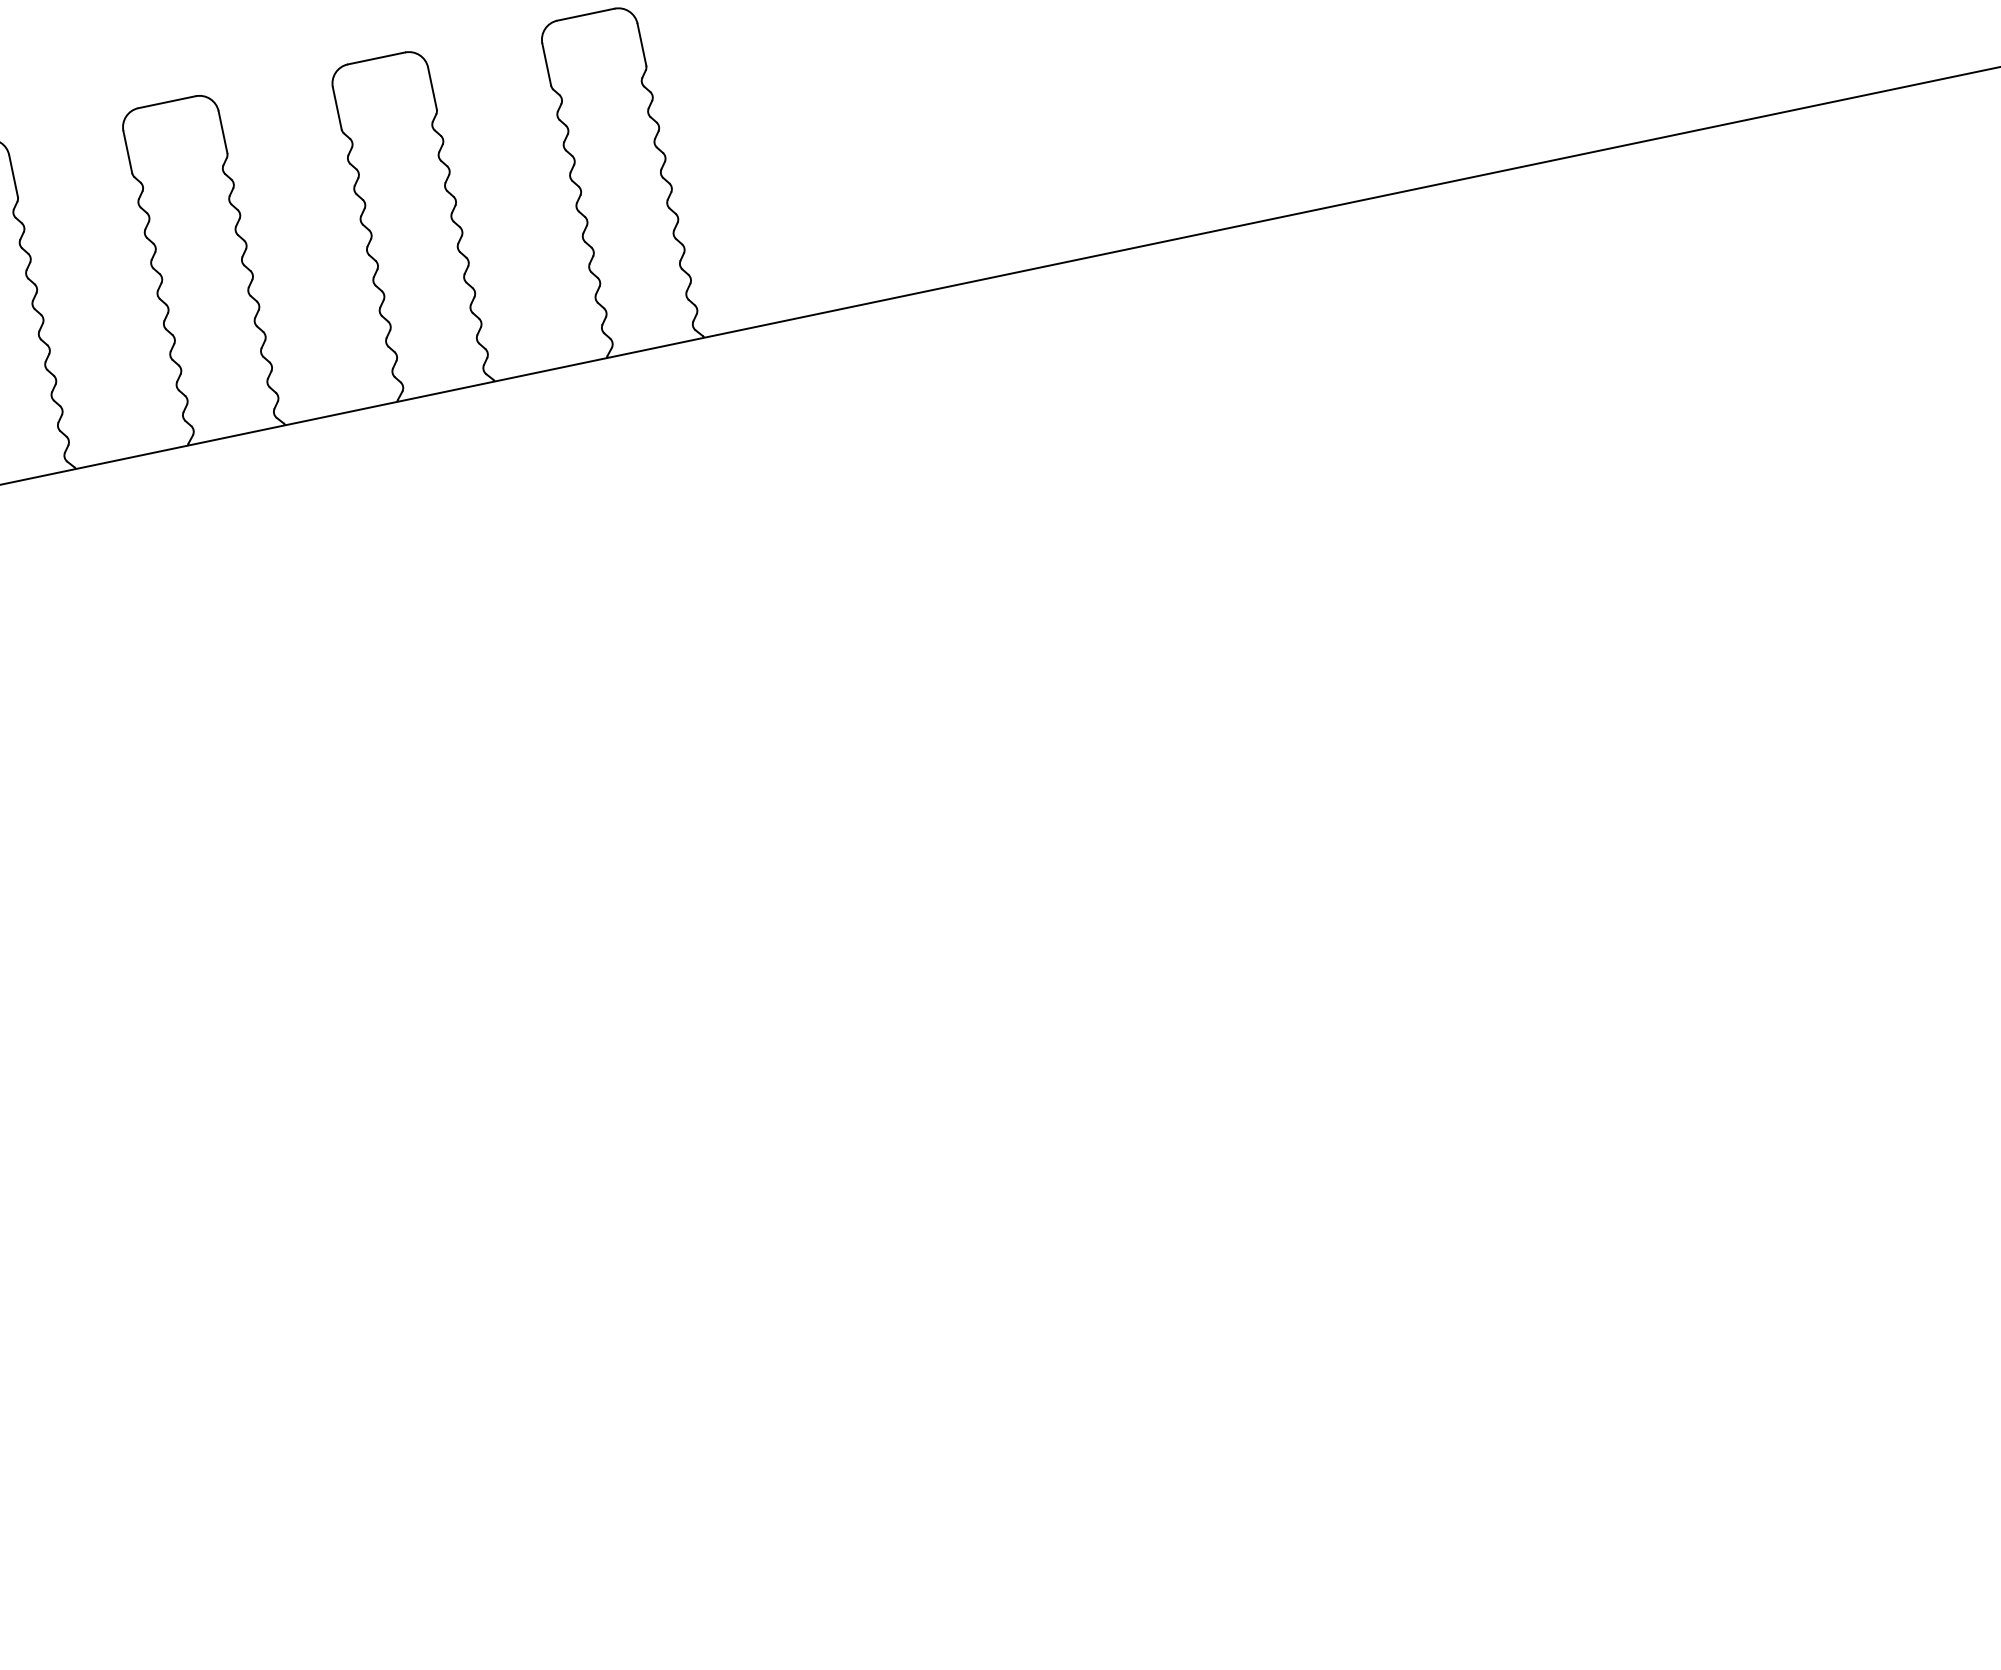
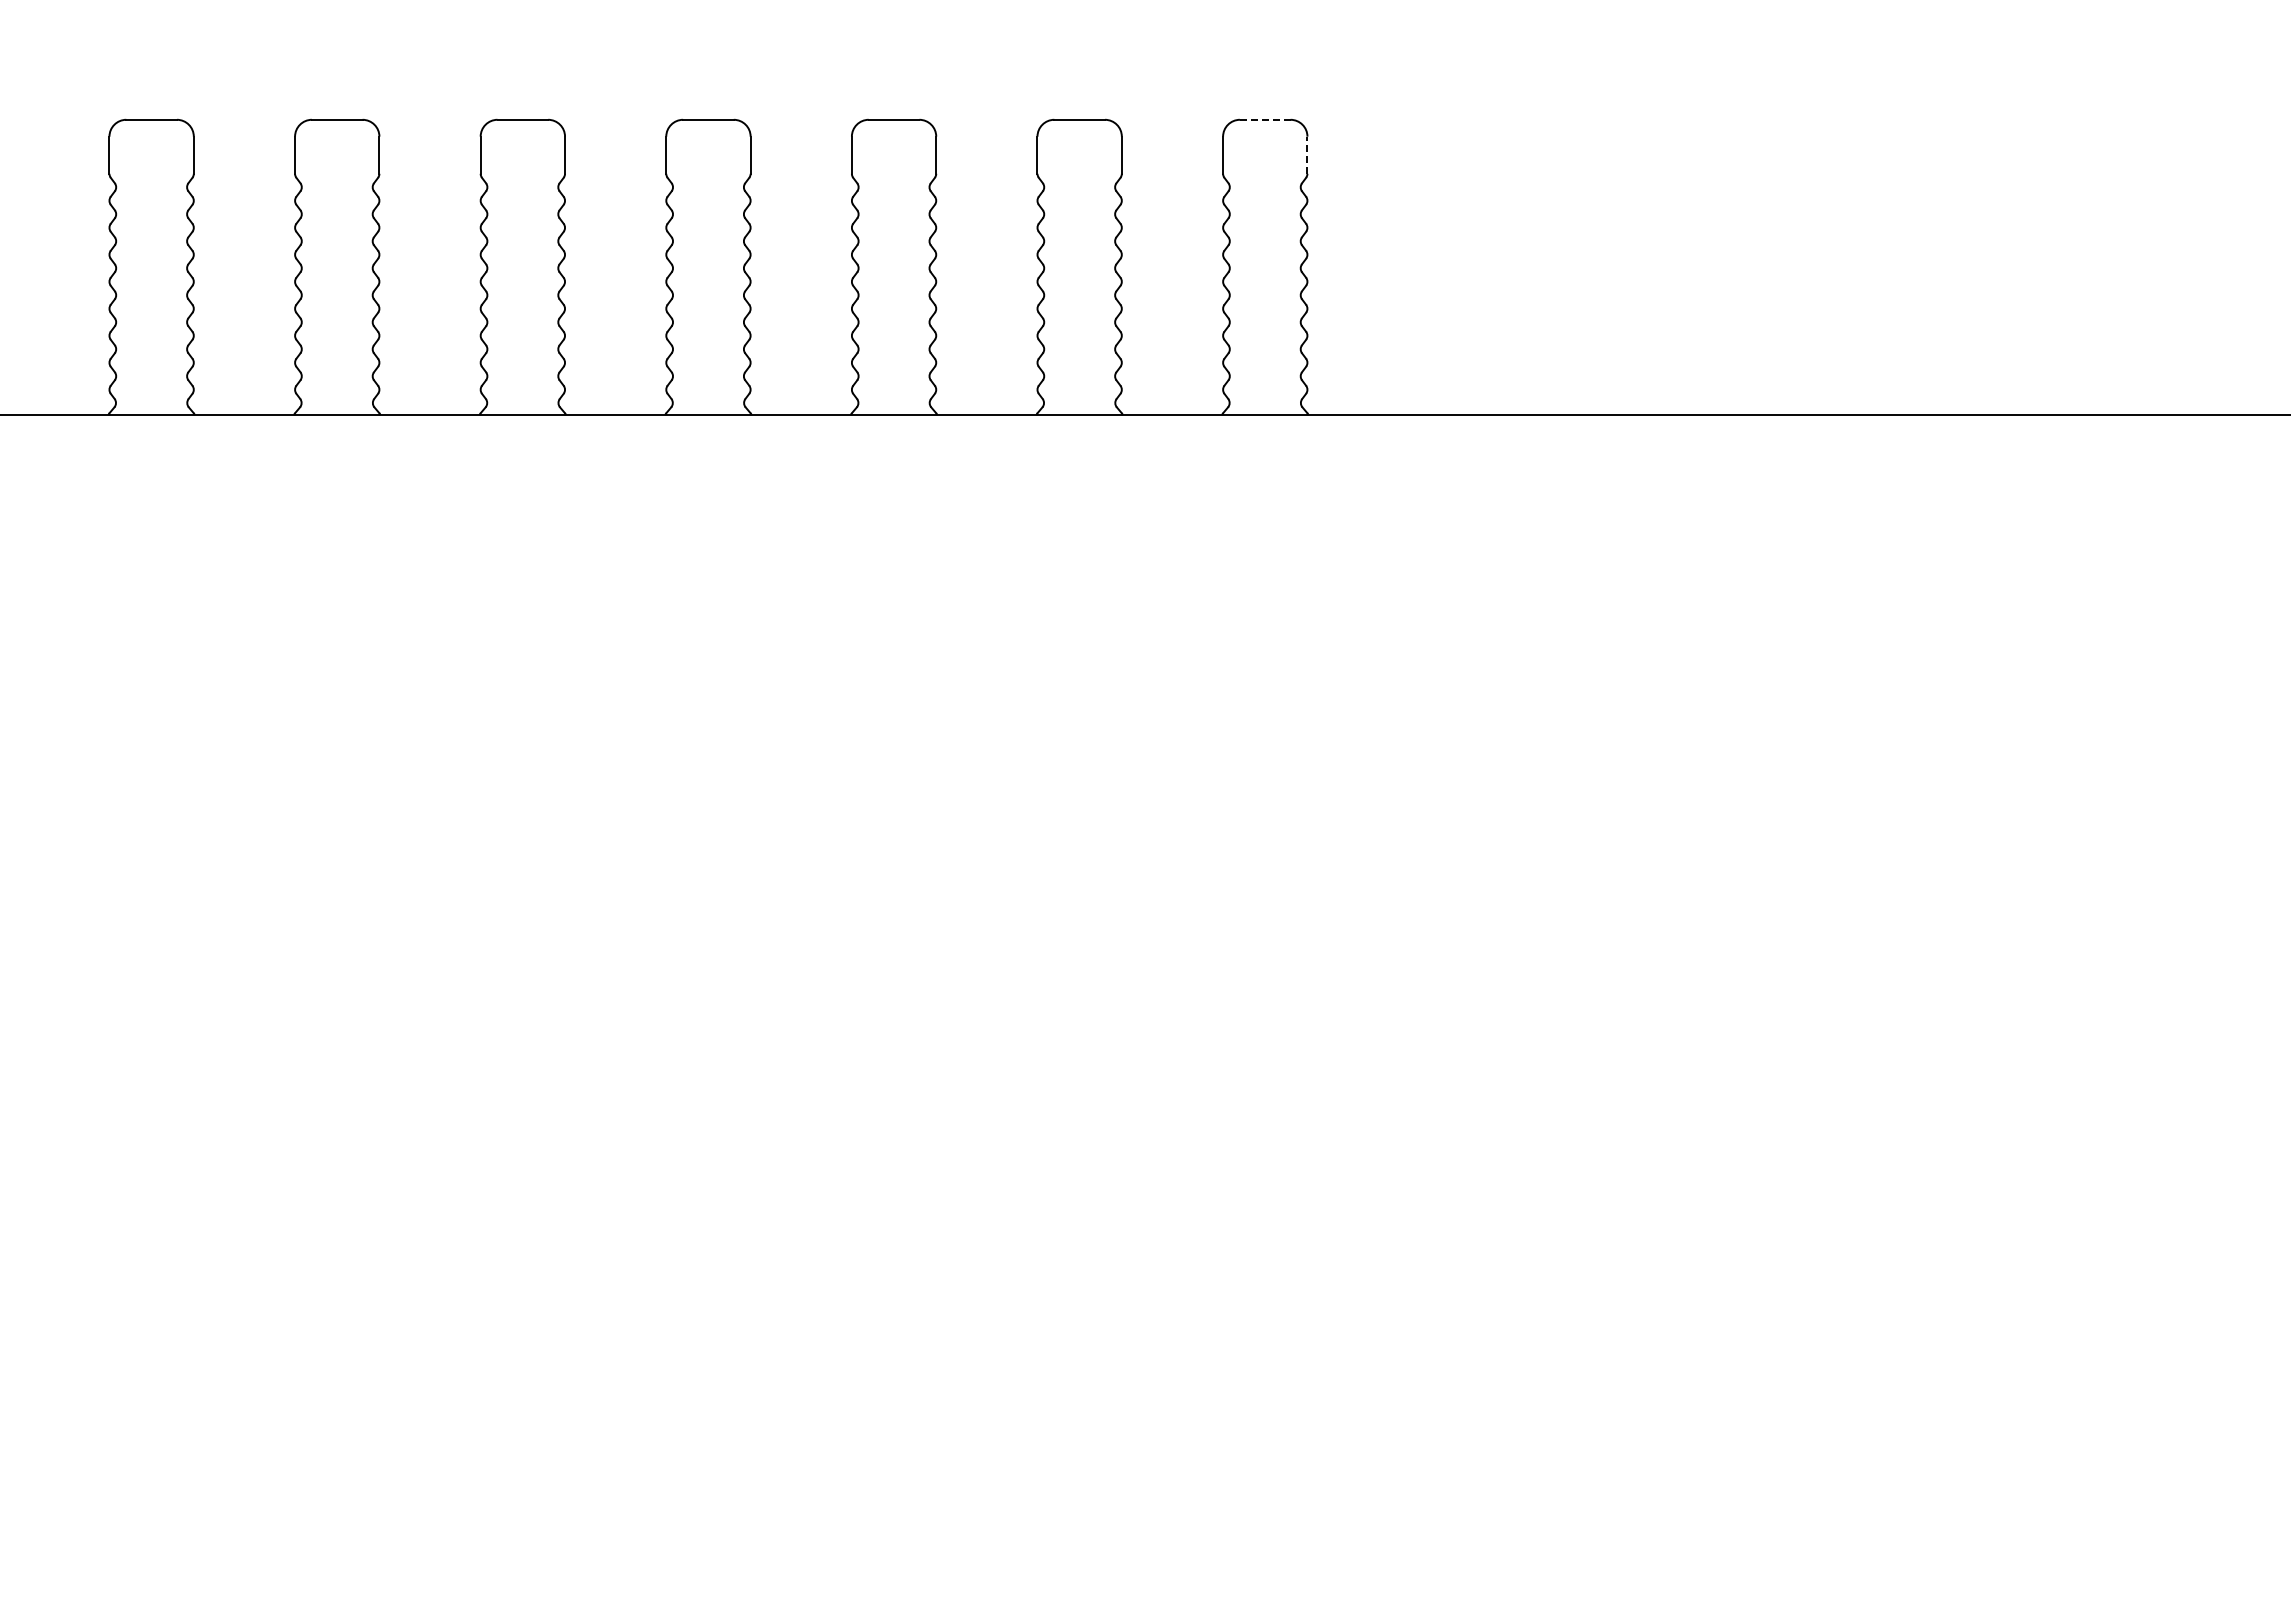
line: (585, 14) -> (1264, 119), solid -> dashed
line: (642, 45) -> (1307, 155), solid -> dashed

